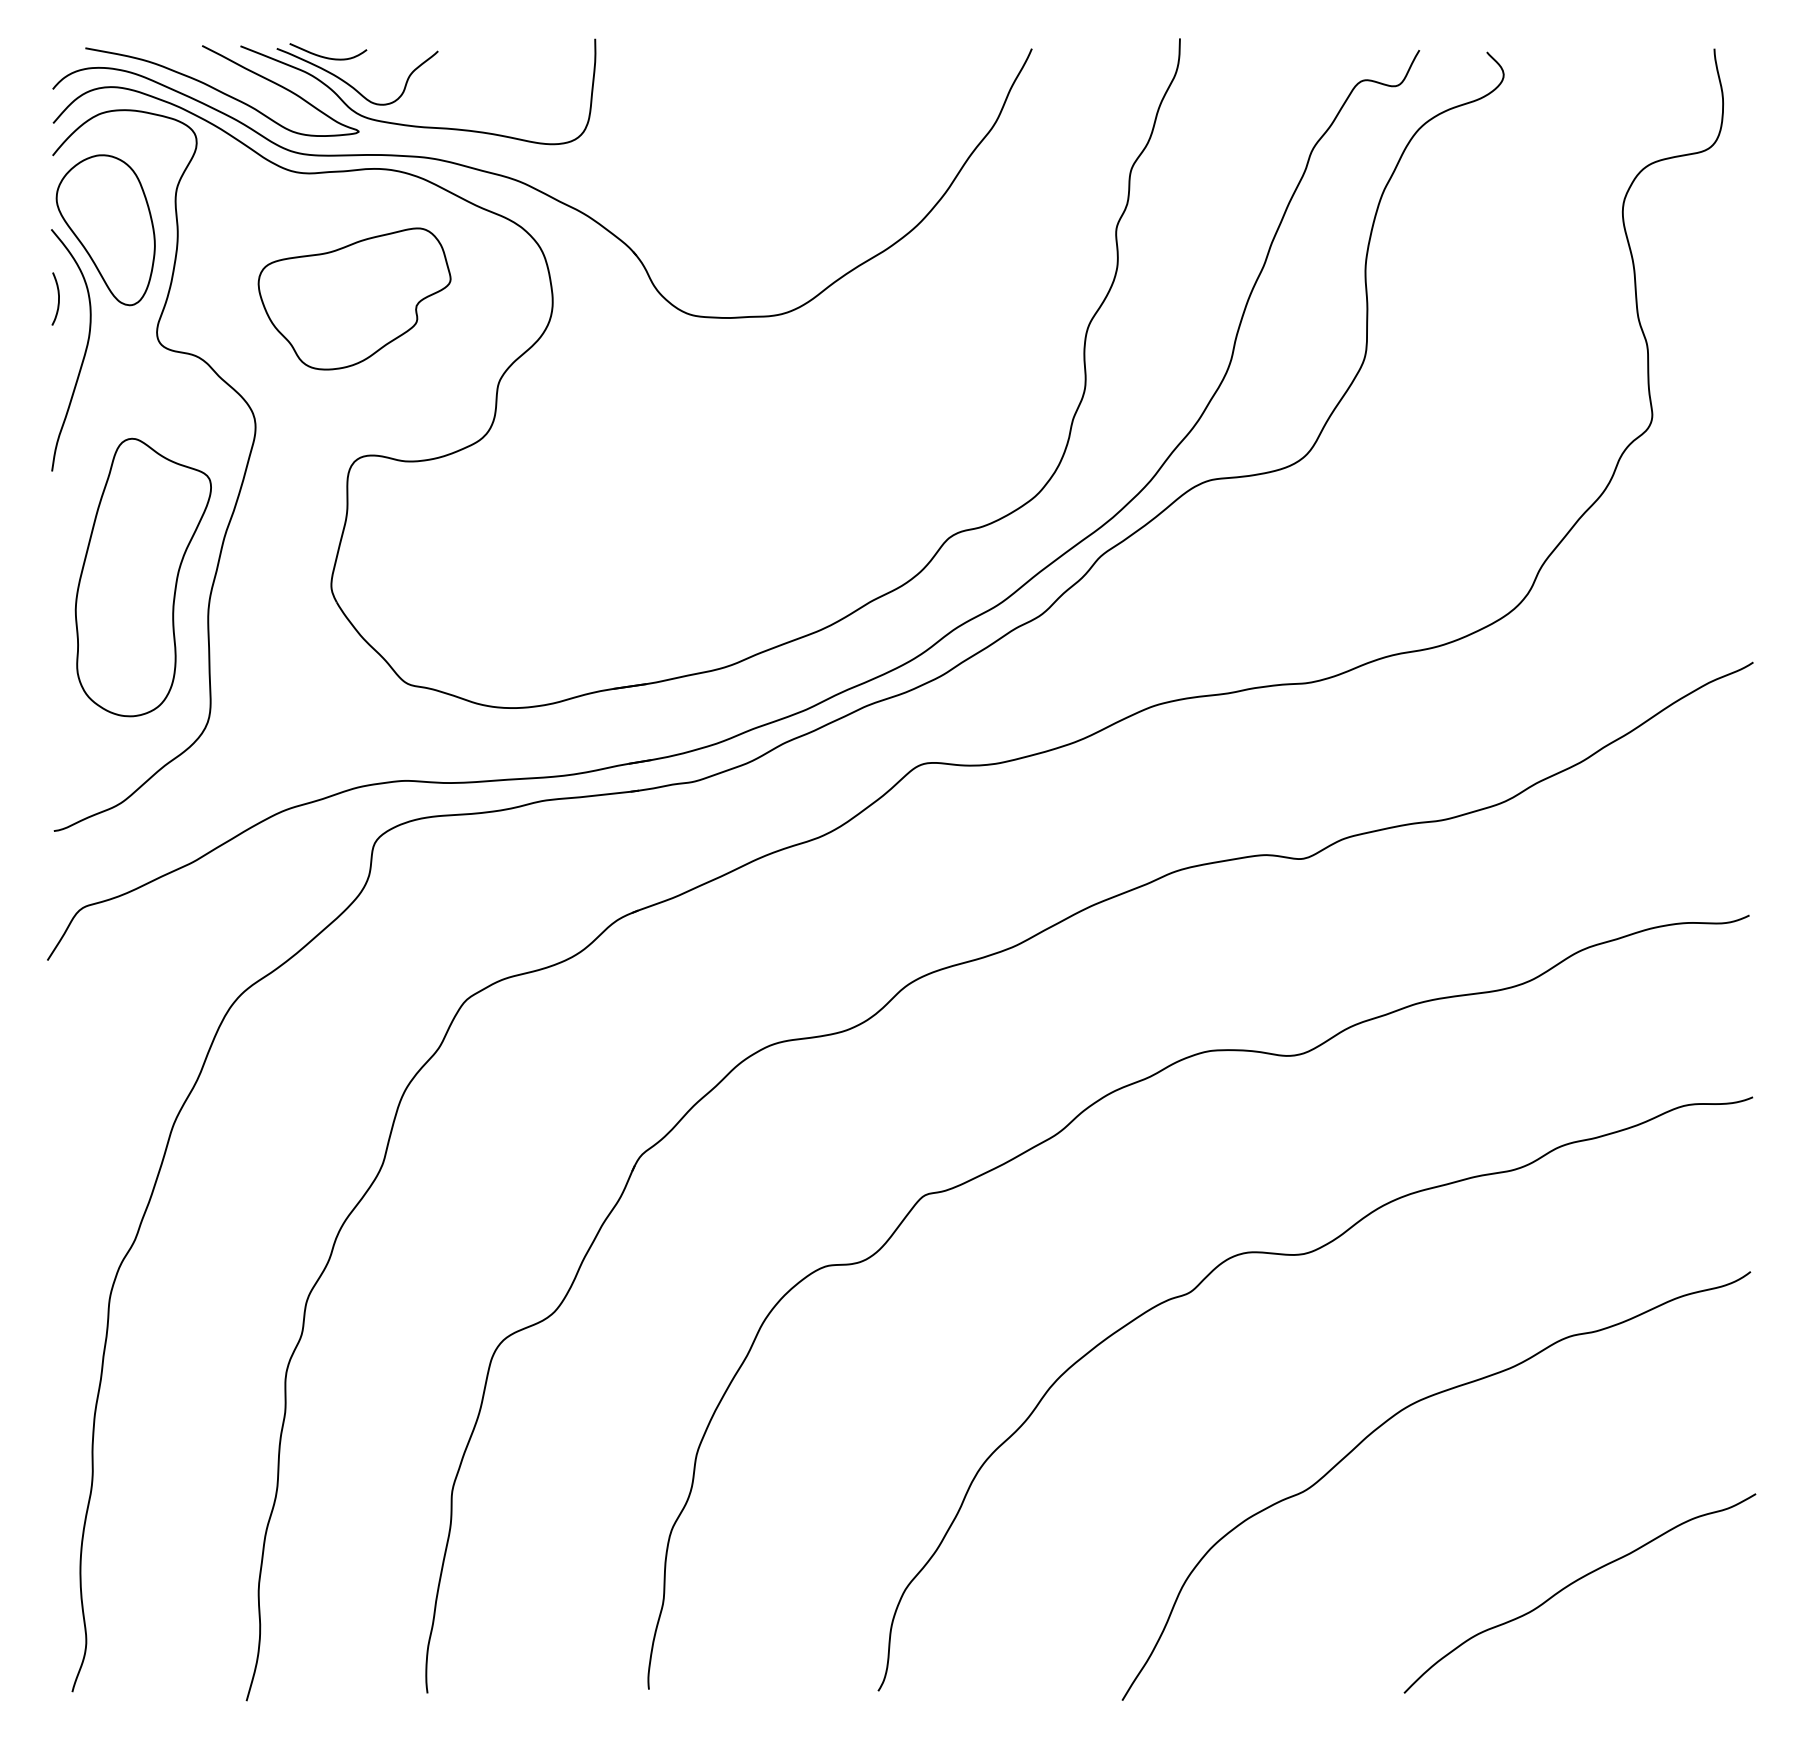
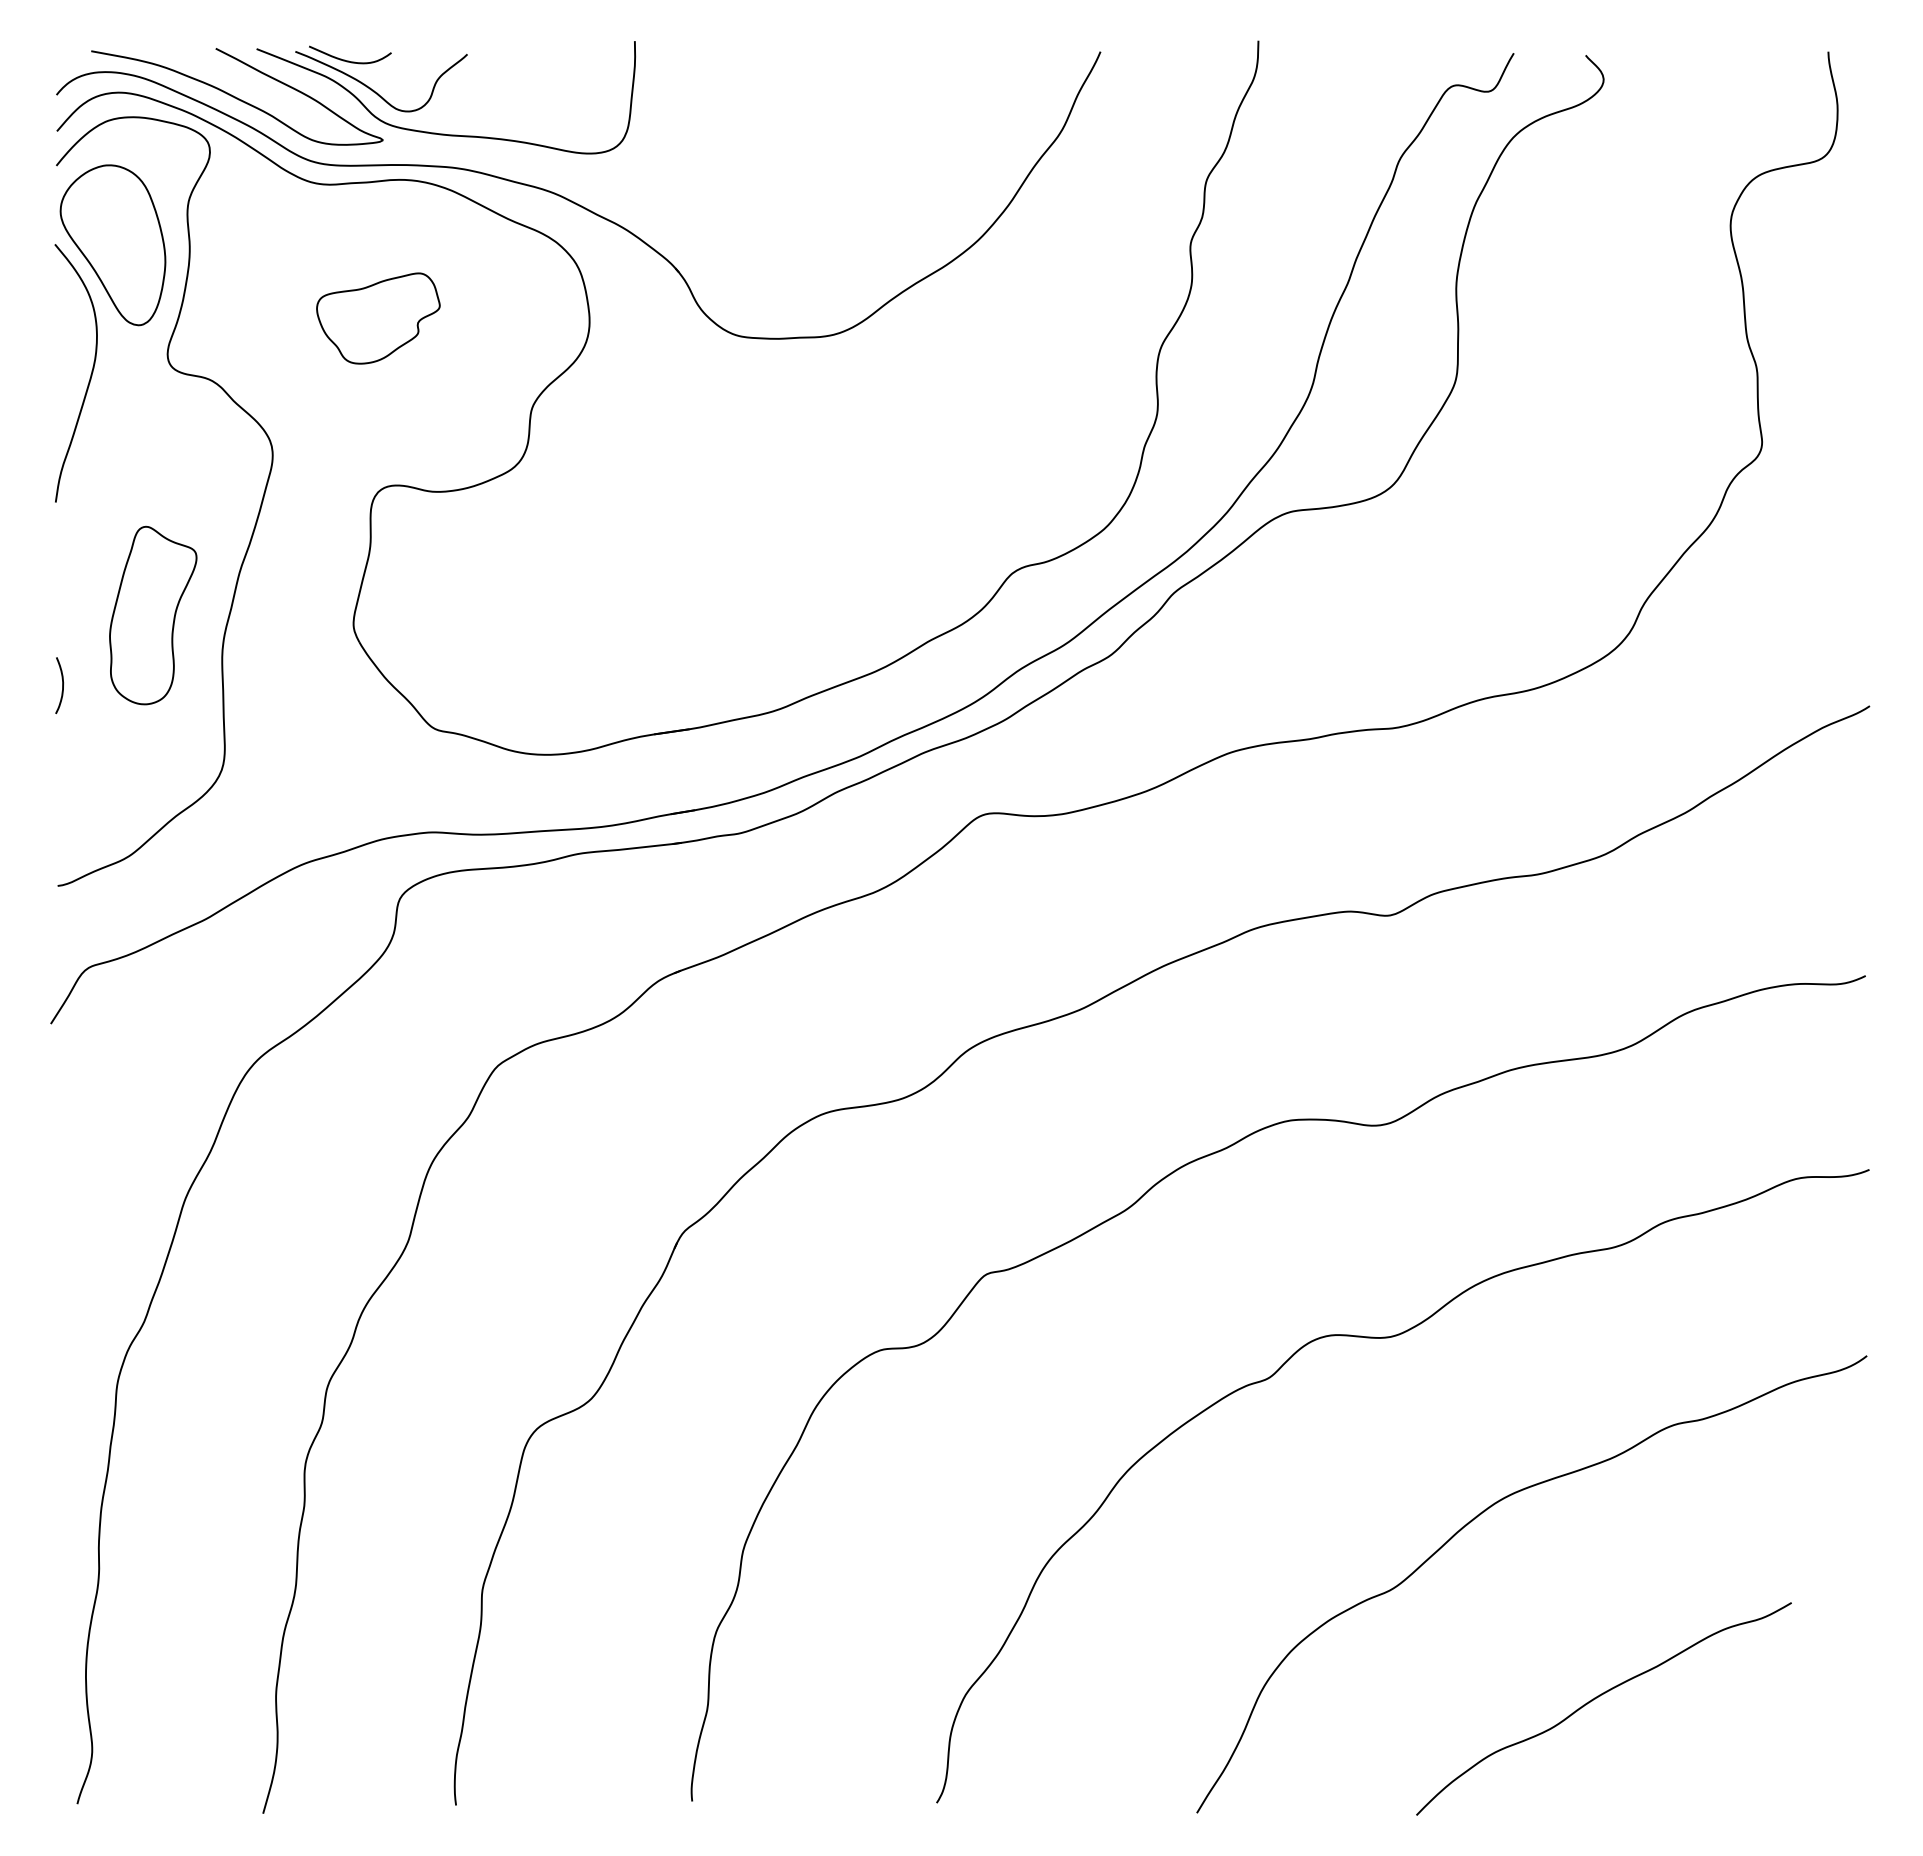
curve: (58, 298) -> (62, 685), moved
part: (354, 298) -> (378, 318), size x0.6
part: (143, 577) -> (153, 615), size x0.6
curve: (1573, 1583) -> (1597, 1698), moved

